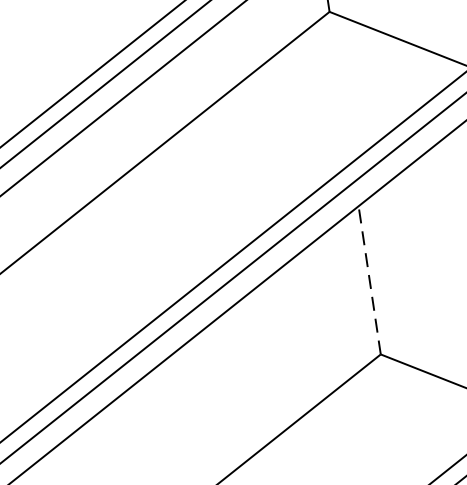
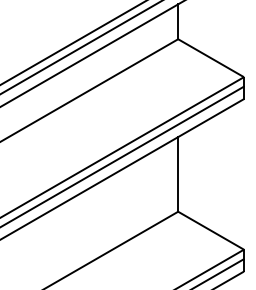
line: (370, 278) -> (178, 173), dashed -> solid

